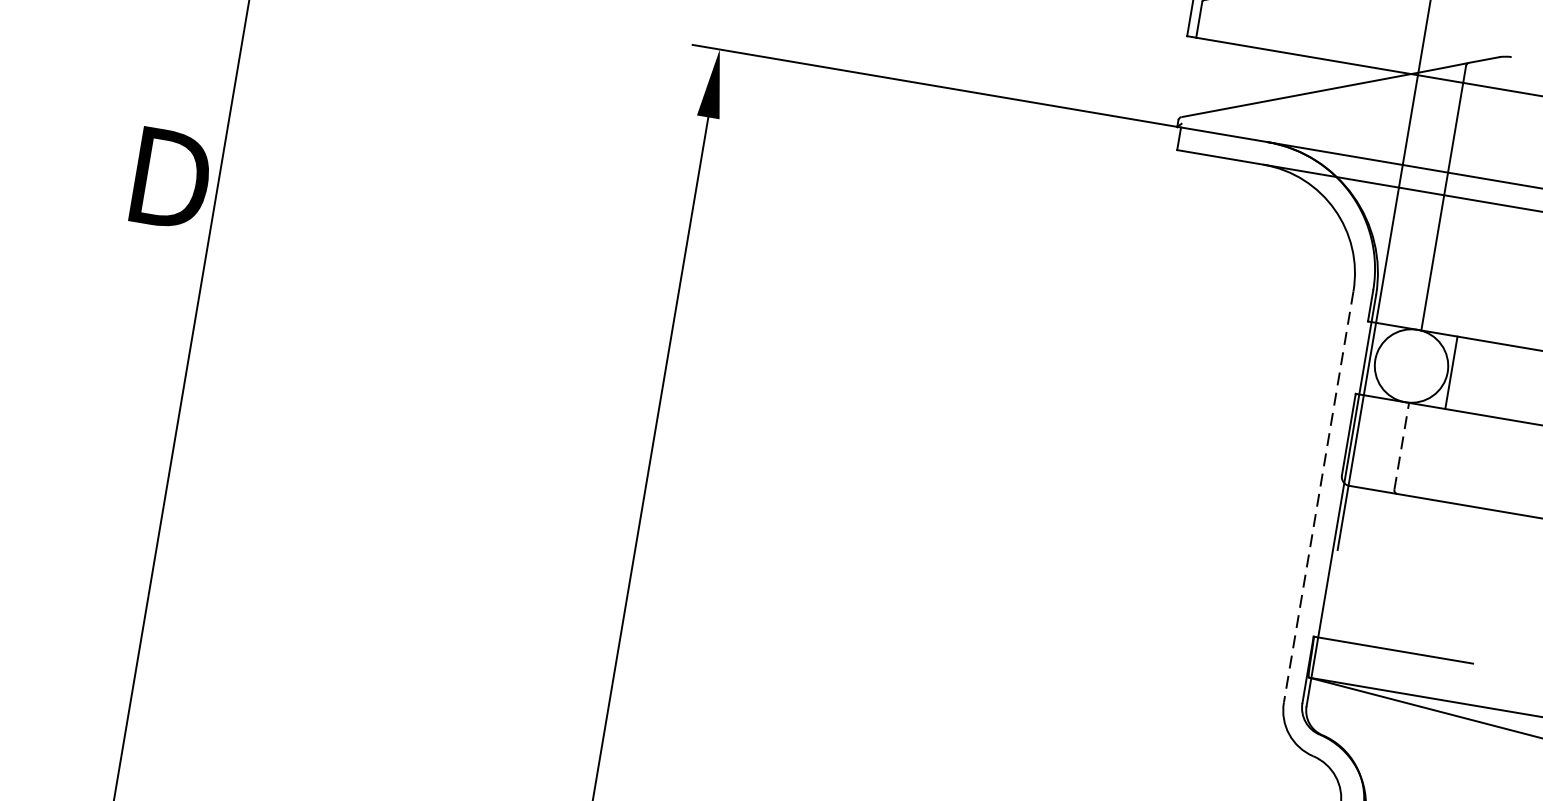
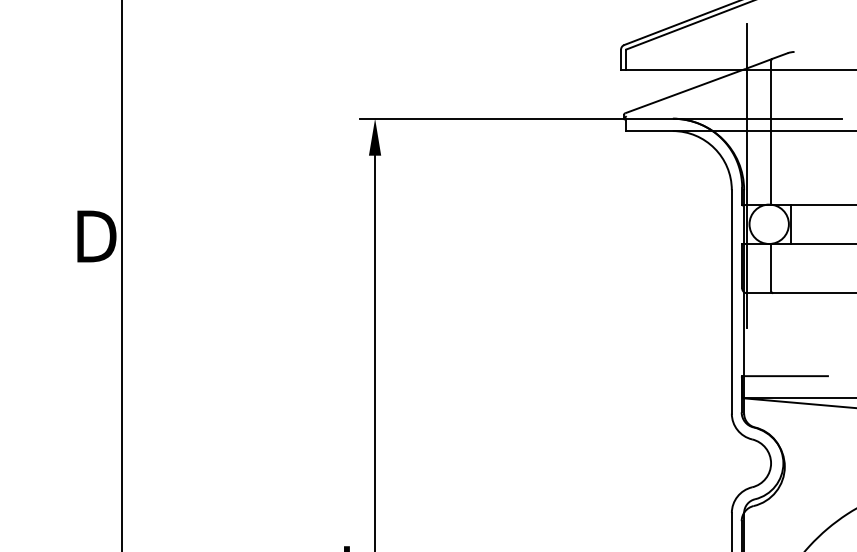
line: (1402, 446) -> (771, 267), dashed -> solid
line: (1318, 496) -> (731, 301), dashed -> solid

